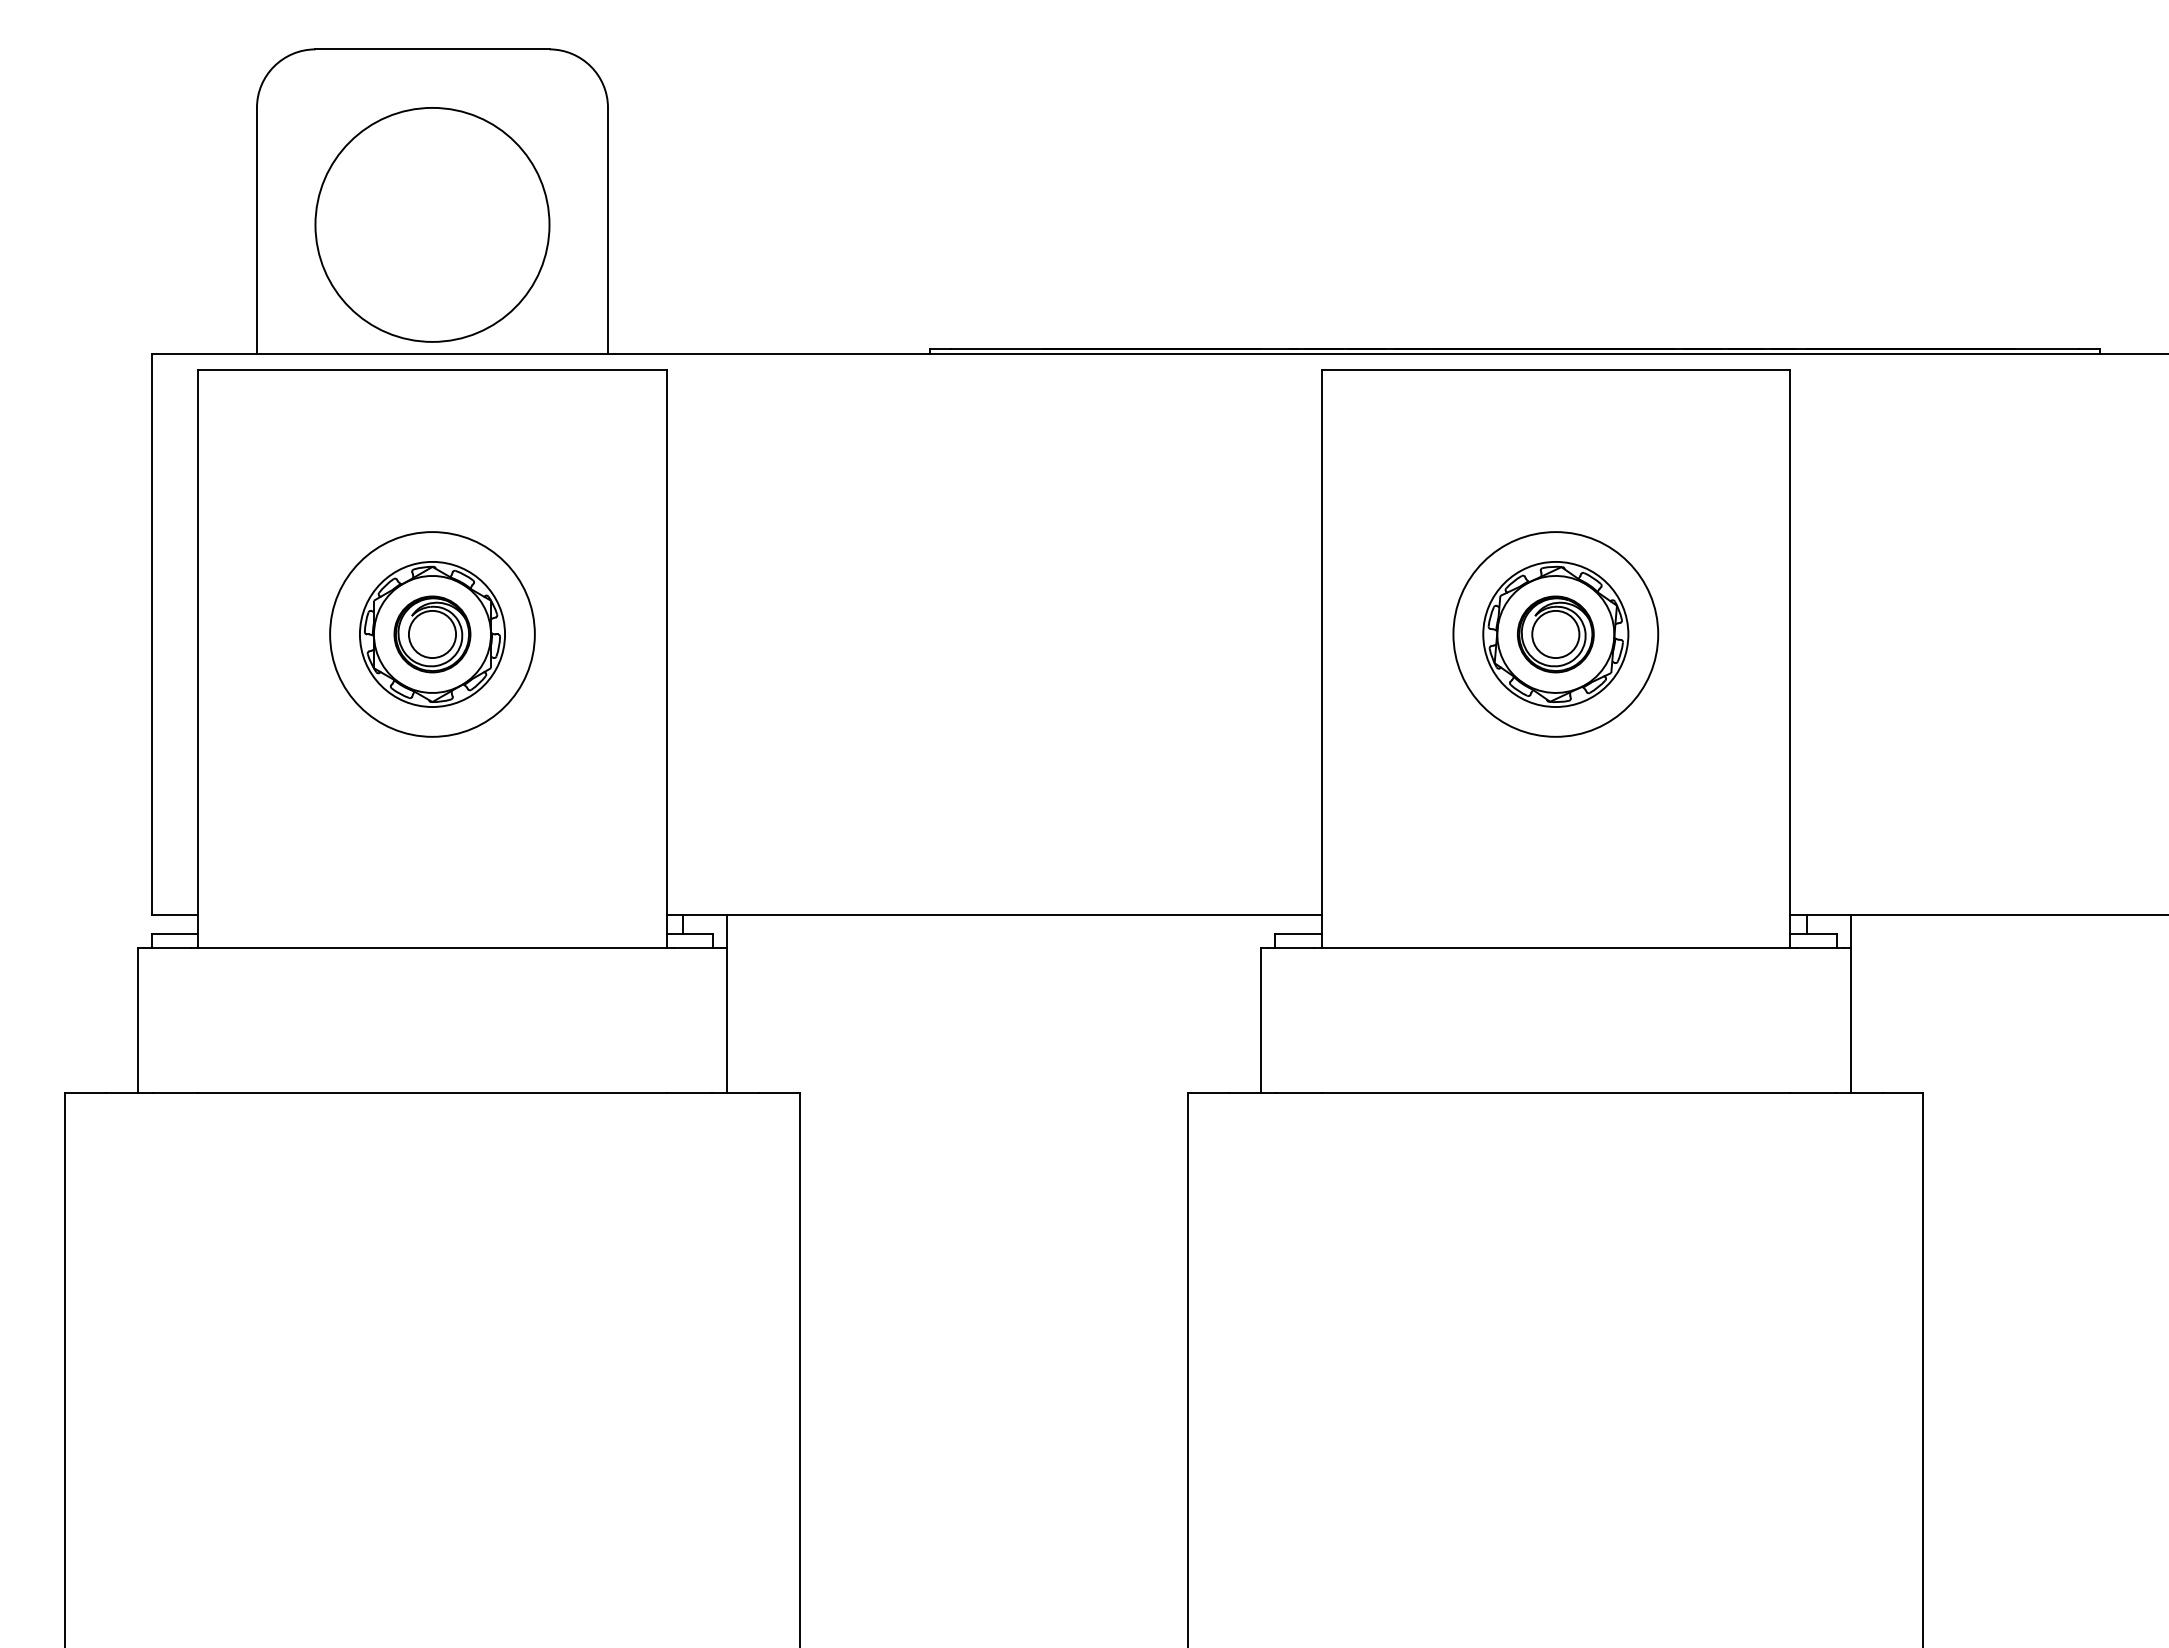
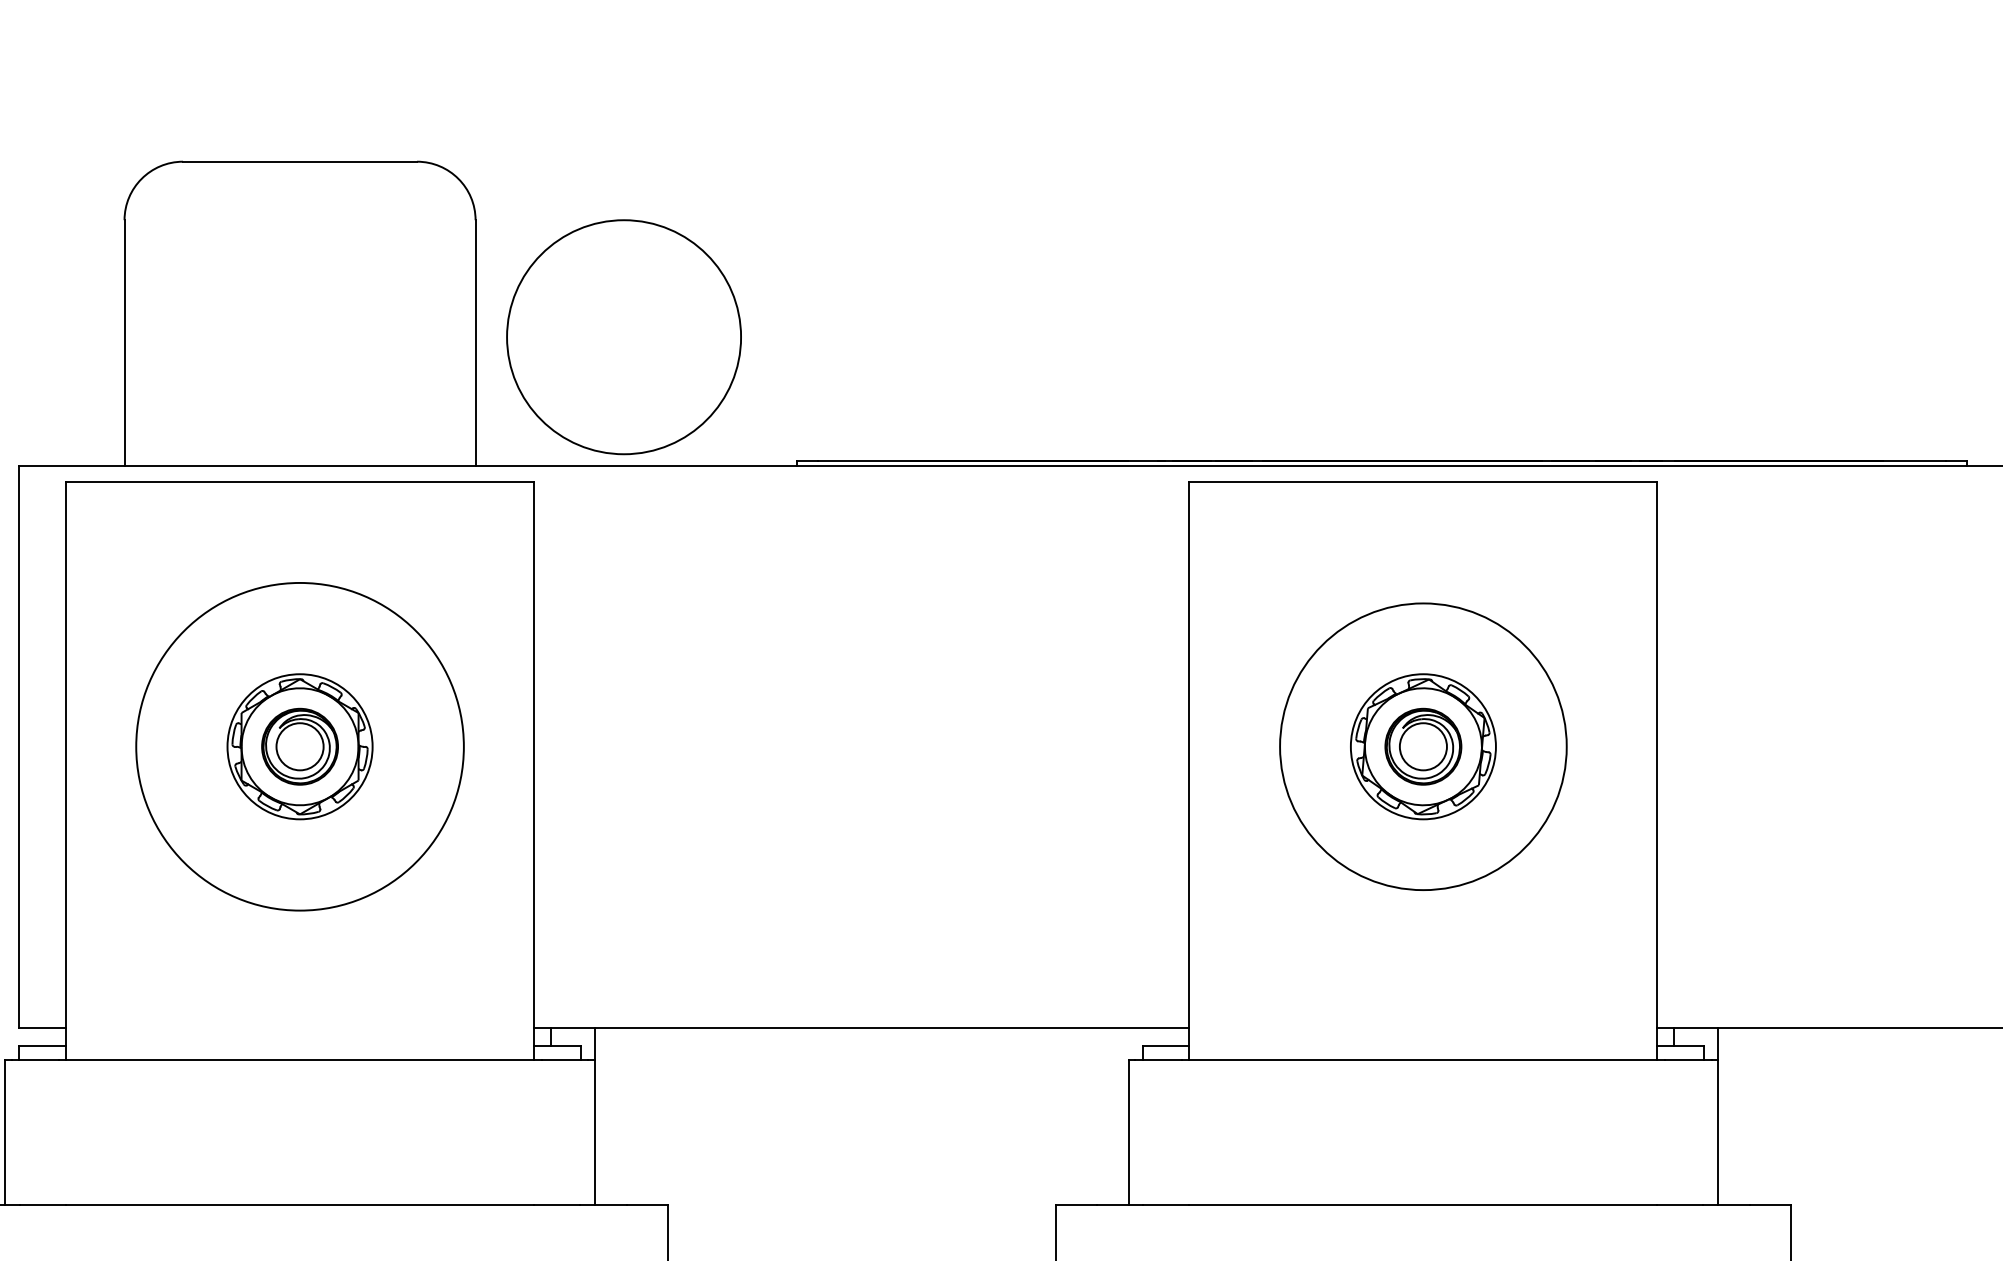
circle: (432, 224) -> (624, 336), moved
circle: (432, 634) -> (300, 746), size x1.6
circle: (1555, 634) -> (1423, 746), size x1.4

